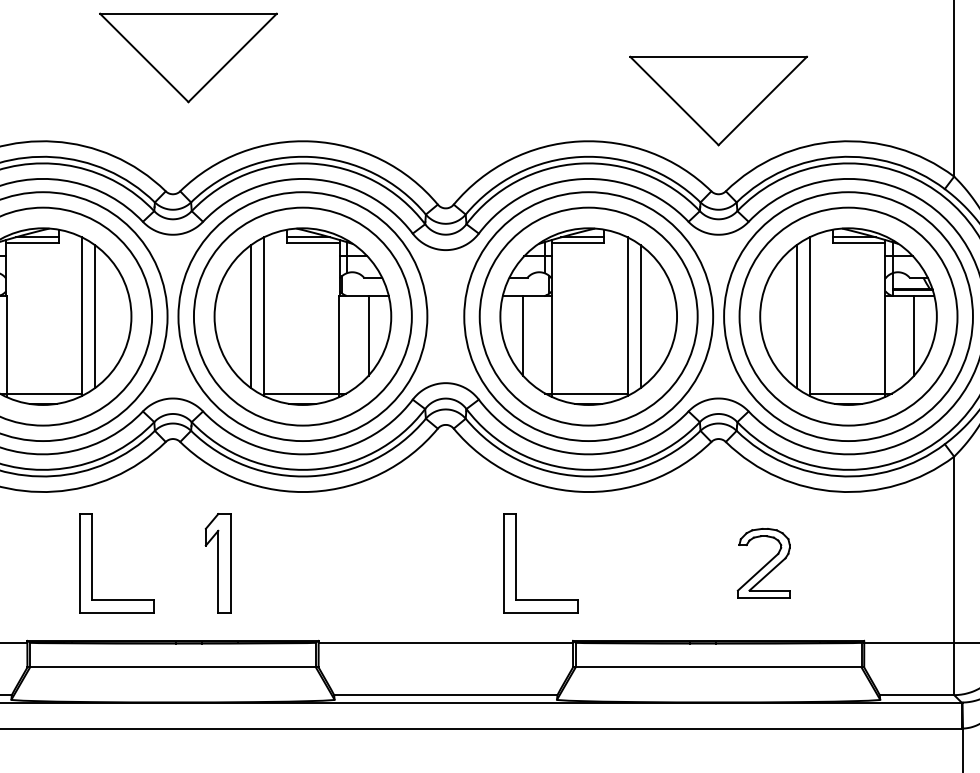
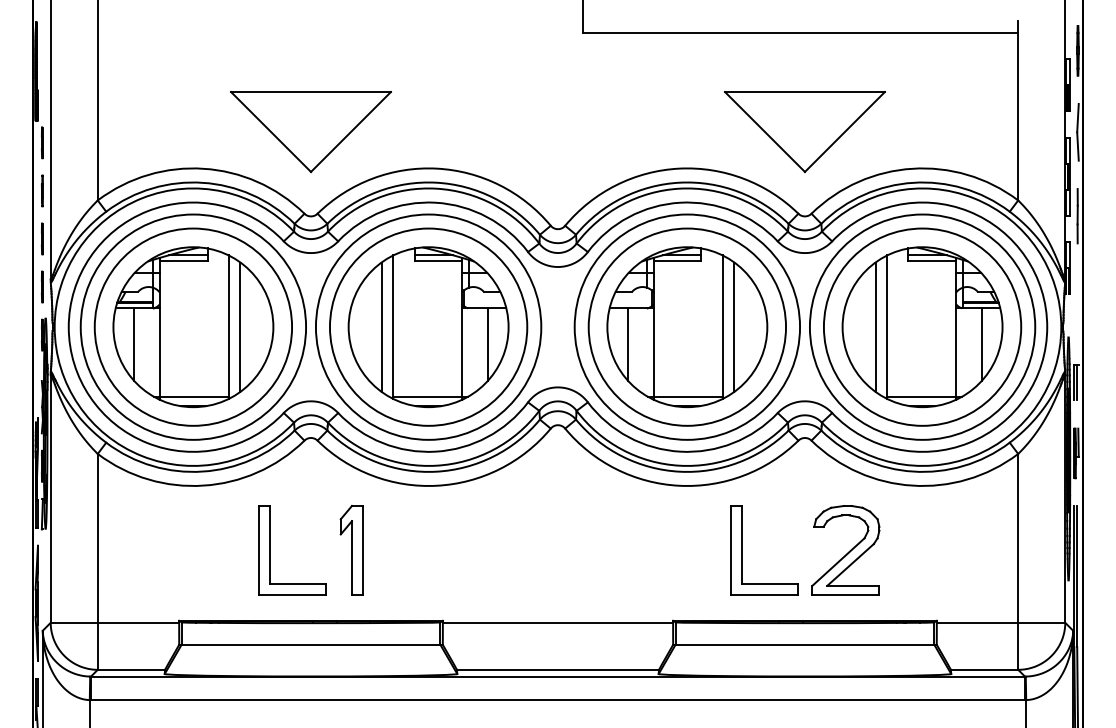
part: (187, 58) -> (310, 132), moved
part: (92, 563) -> (270, 550), moved
part: (517, 563) -> (742, 550), moved
part: (763, 563) -> (845, 550), size x1.43

